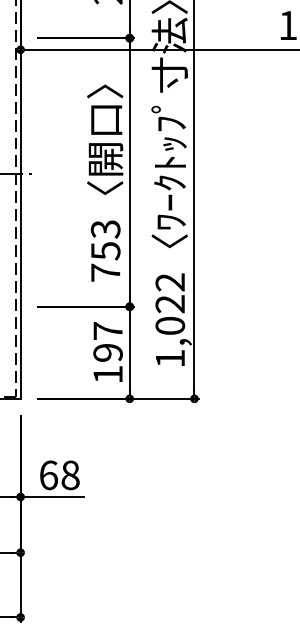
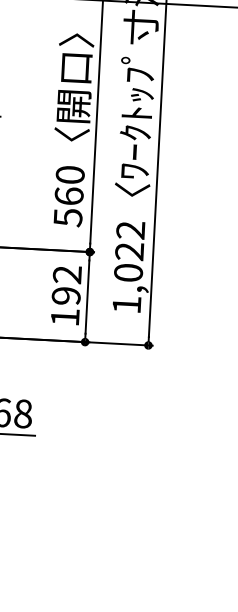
text: (105, 251) -> (68, 196), 753 -> 560
text: (107, 331) -> (66, 275), 197 -> 192

